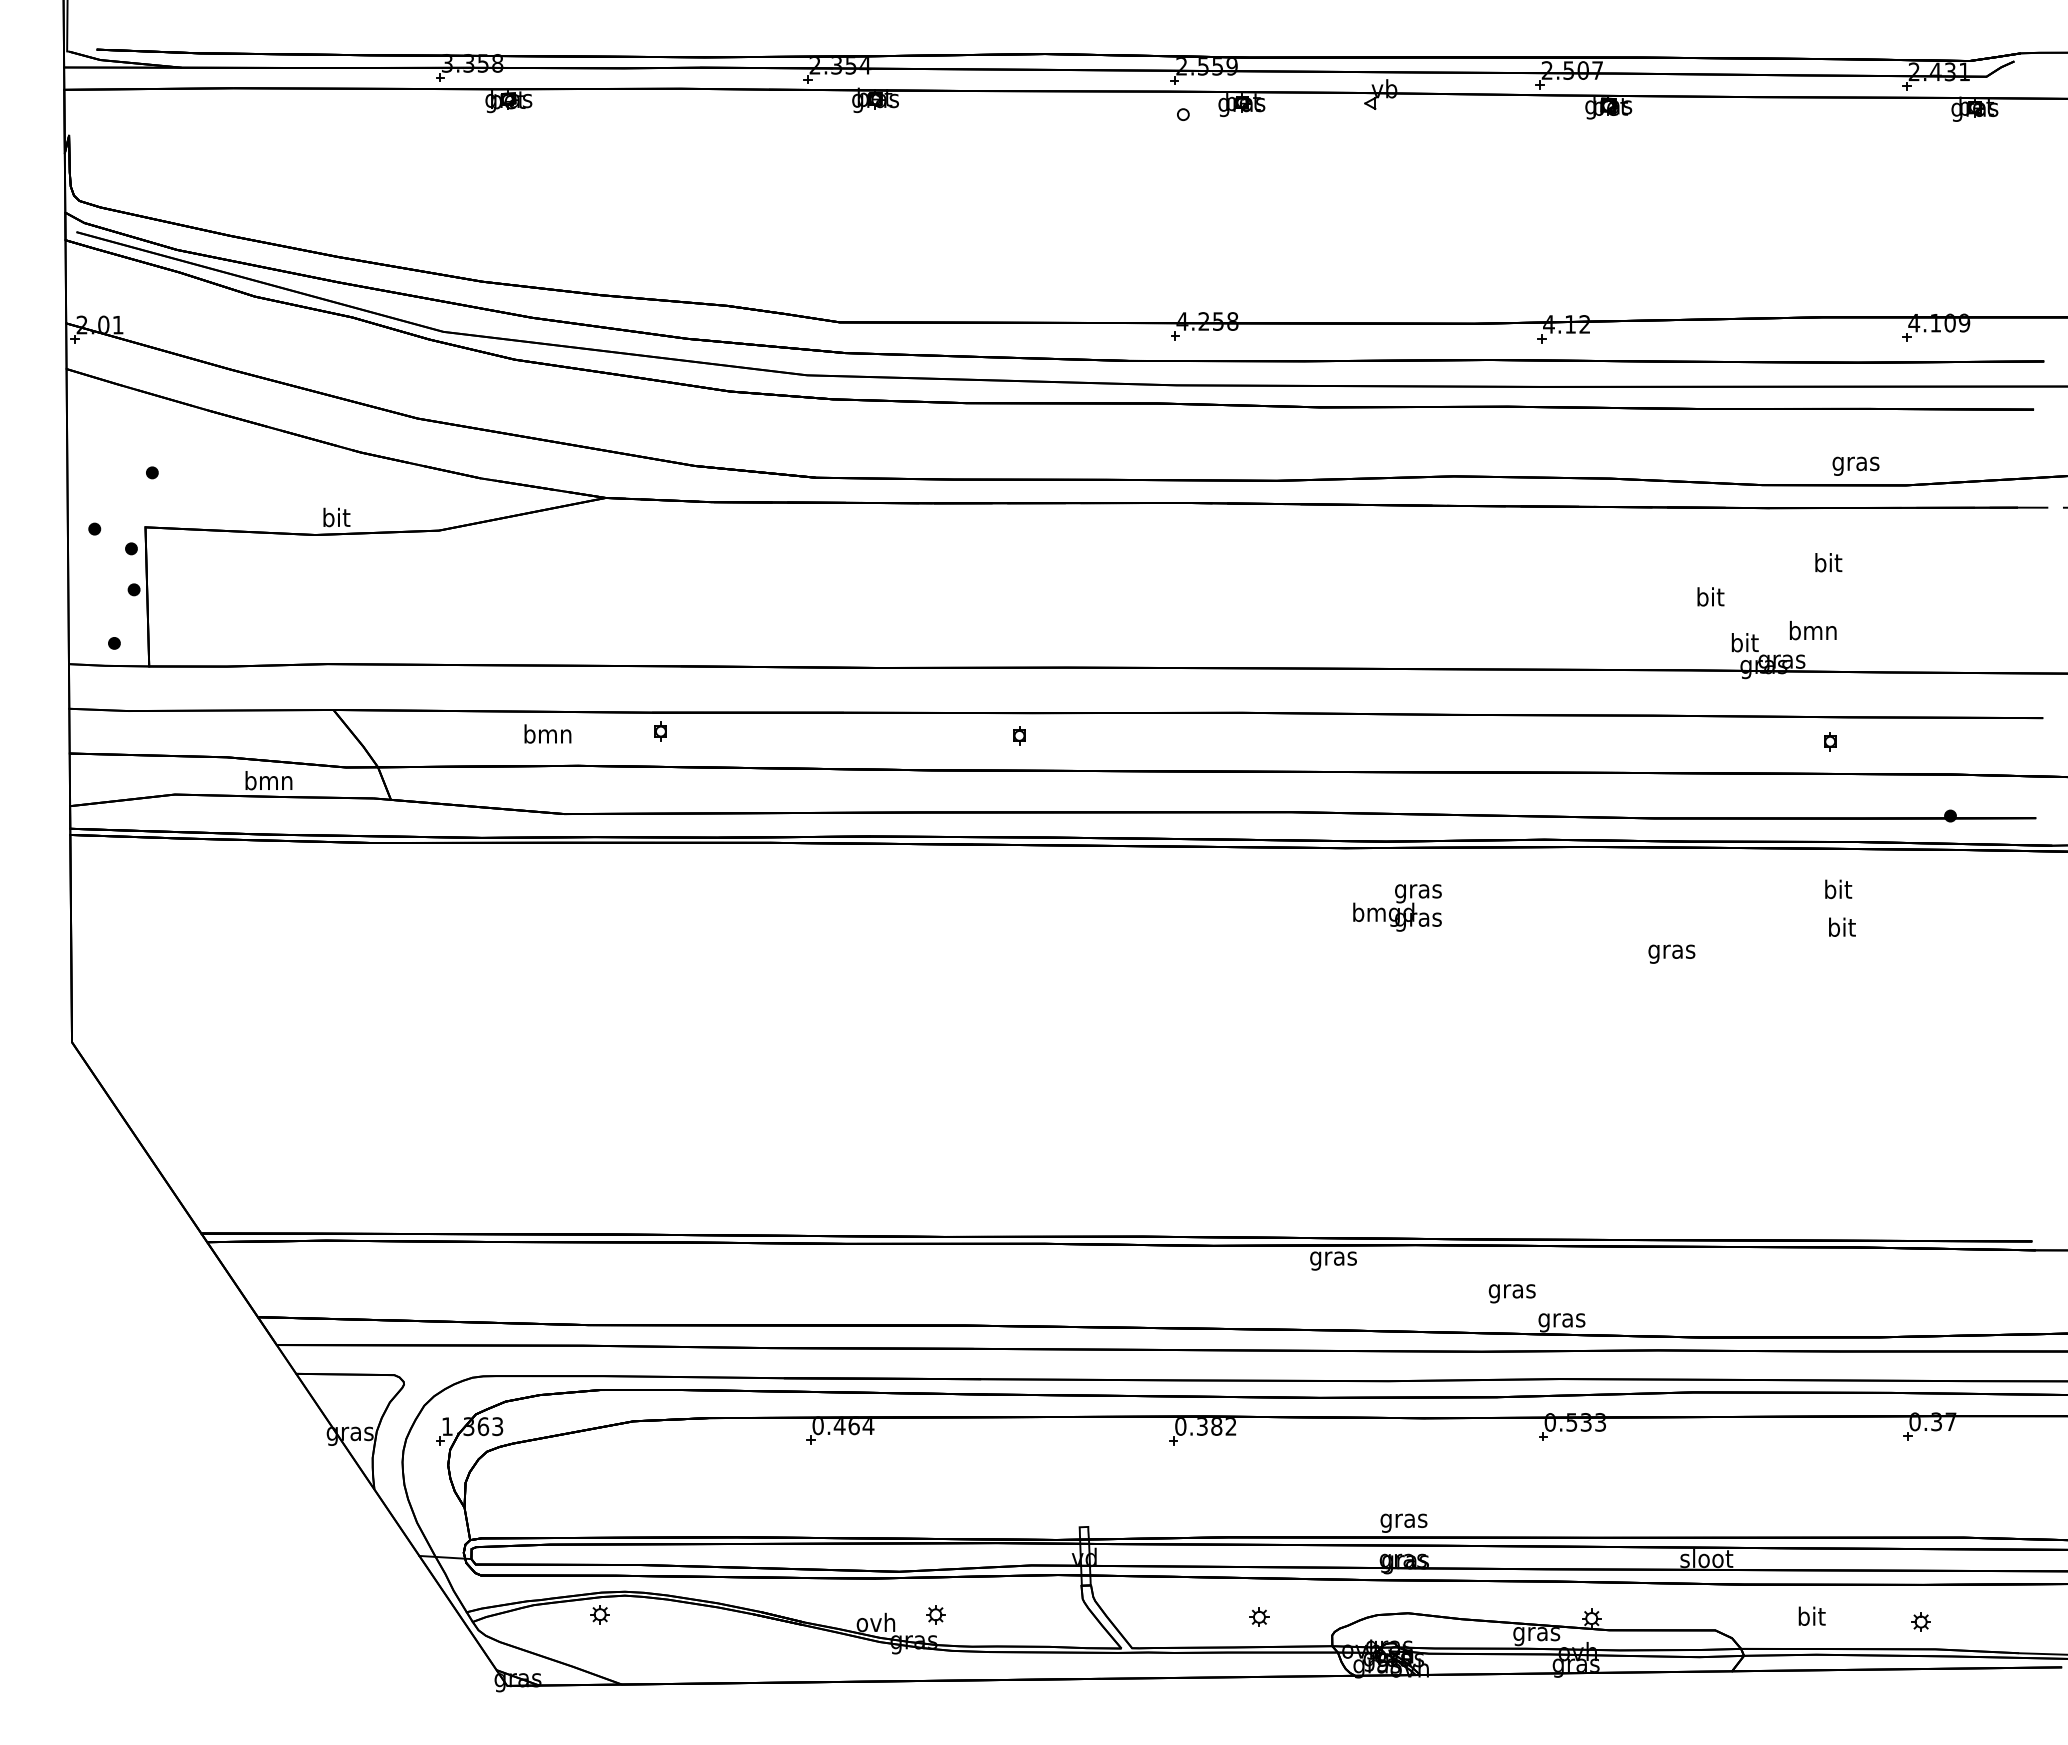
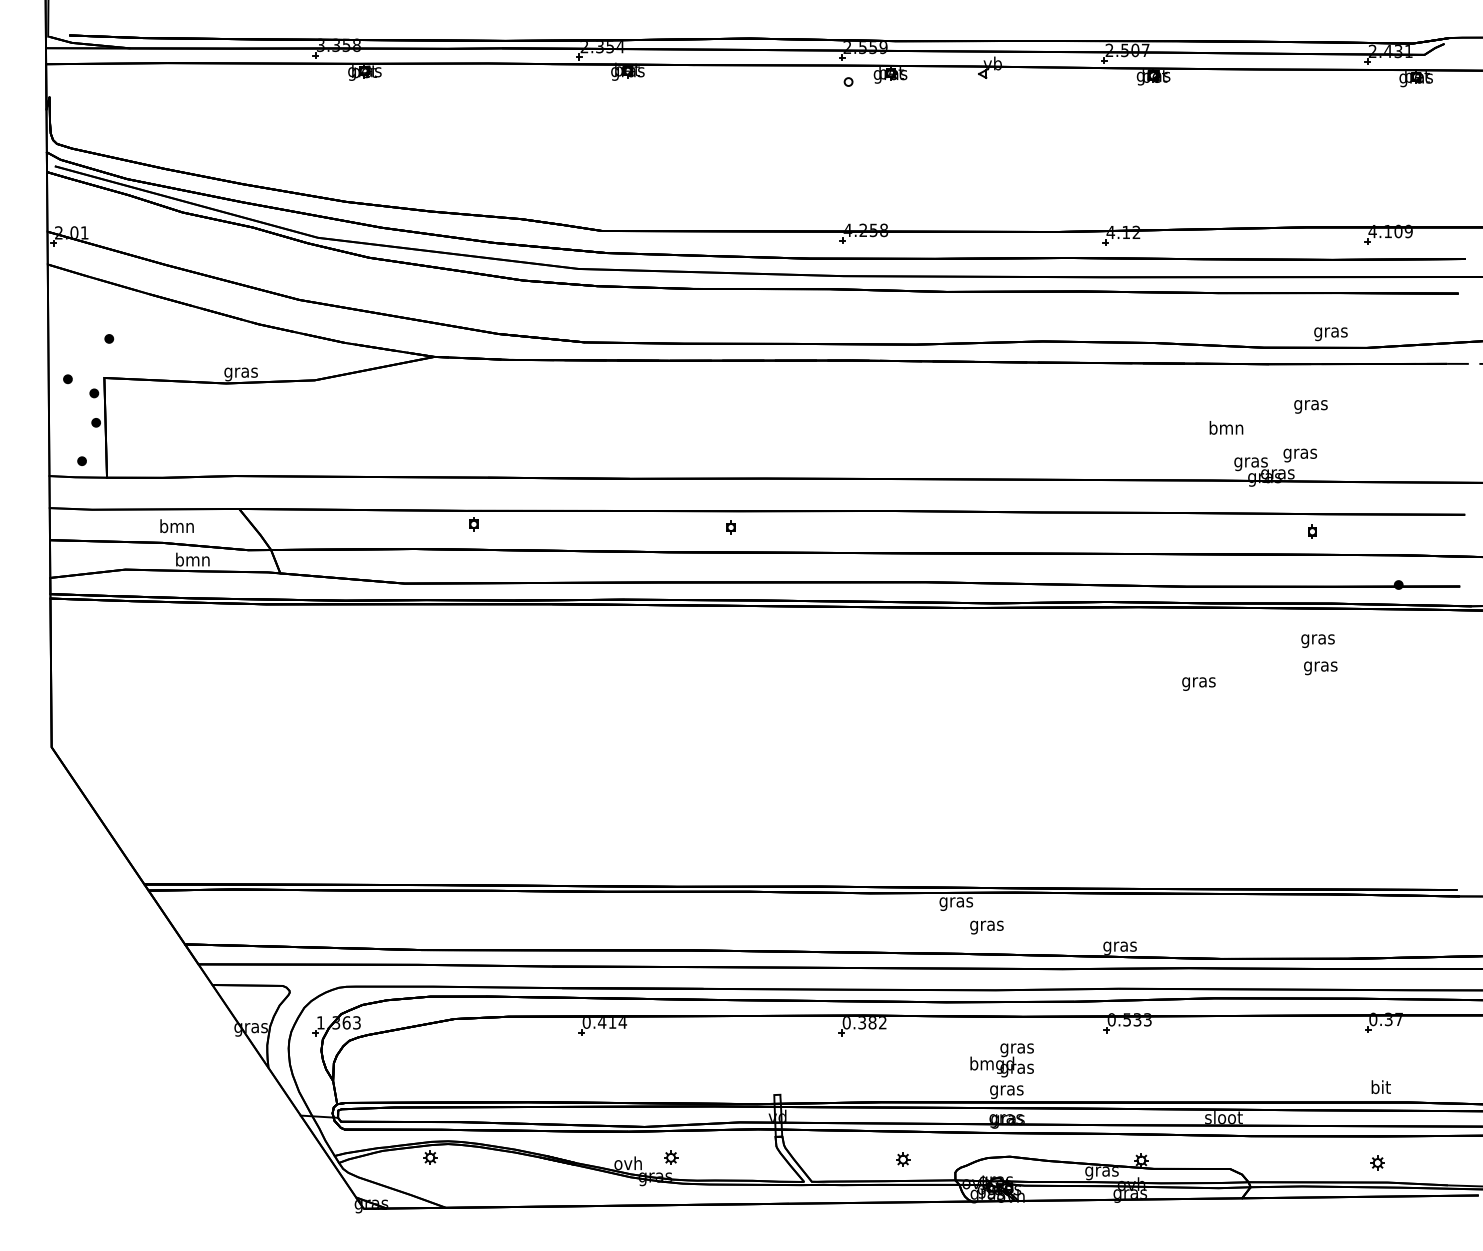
text: (335, 519) -> (240, 372), bit -> gras
text: (1827, 565) -> (1310, 405), bit -> gras
text: (1710, 596) -> (1226, 427), bit -> bmn
text: (1812, 632) -> (1299, 453), bmn -> gras
text: (1744, 645) -> (1250, 462), bit -> gras
text: (547, 733) -> (176, 525), moved
text: (1837, 891) -> (1317, 639), bit -> gras
text: (1397, 907) -> (1002, 1060), moved
text: (1841, 929) -> (1320, 666), bit -> gras
text: (1511, 1293) -> (986, 927), moved
text: (853, 1427) -> (612, 1023), 0.464 -> 0.414
text: (1811, 1615) -> (1380, 1086), moved

